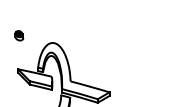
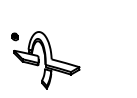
part: (18, 35) -> (14, 36), moved

